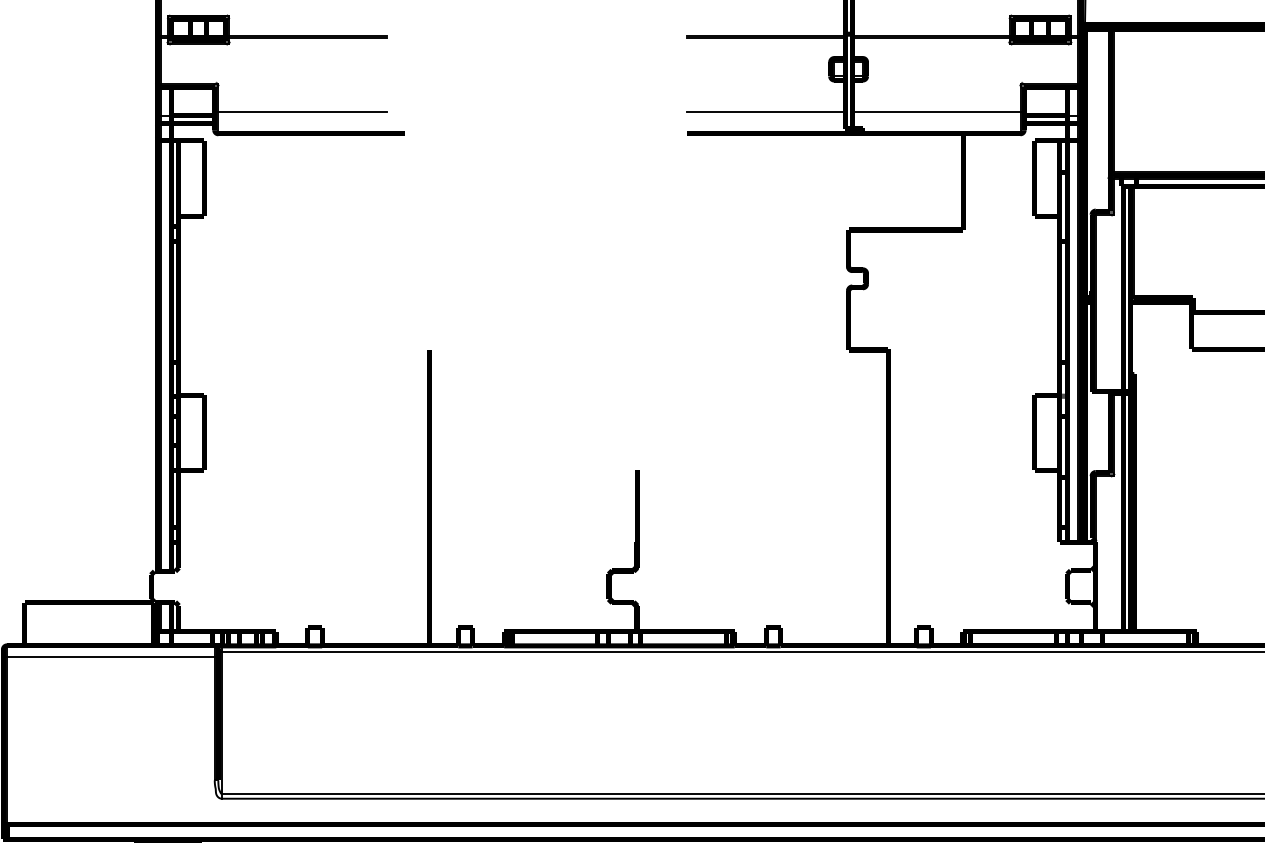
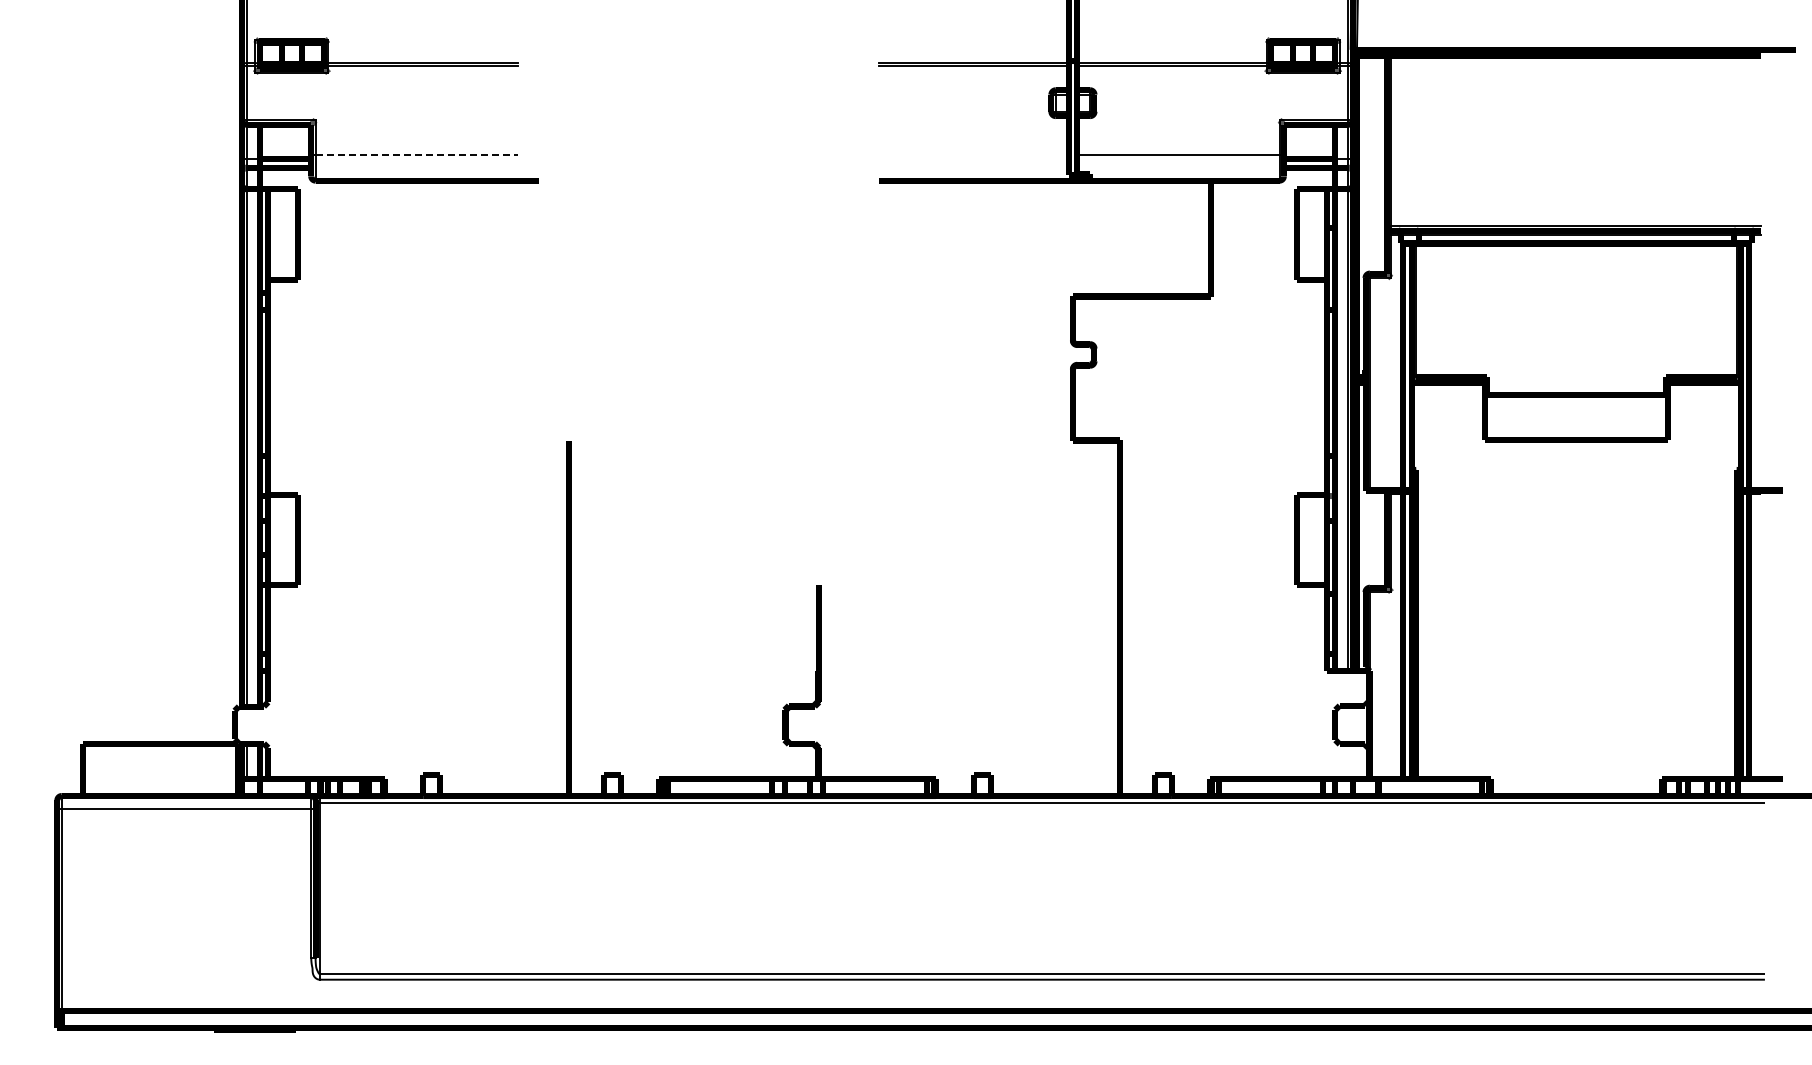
line: (303, 111) -> (417, 154), solid -> dashed
line: (765, 111) -> (973, 154), removed

